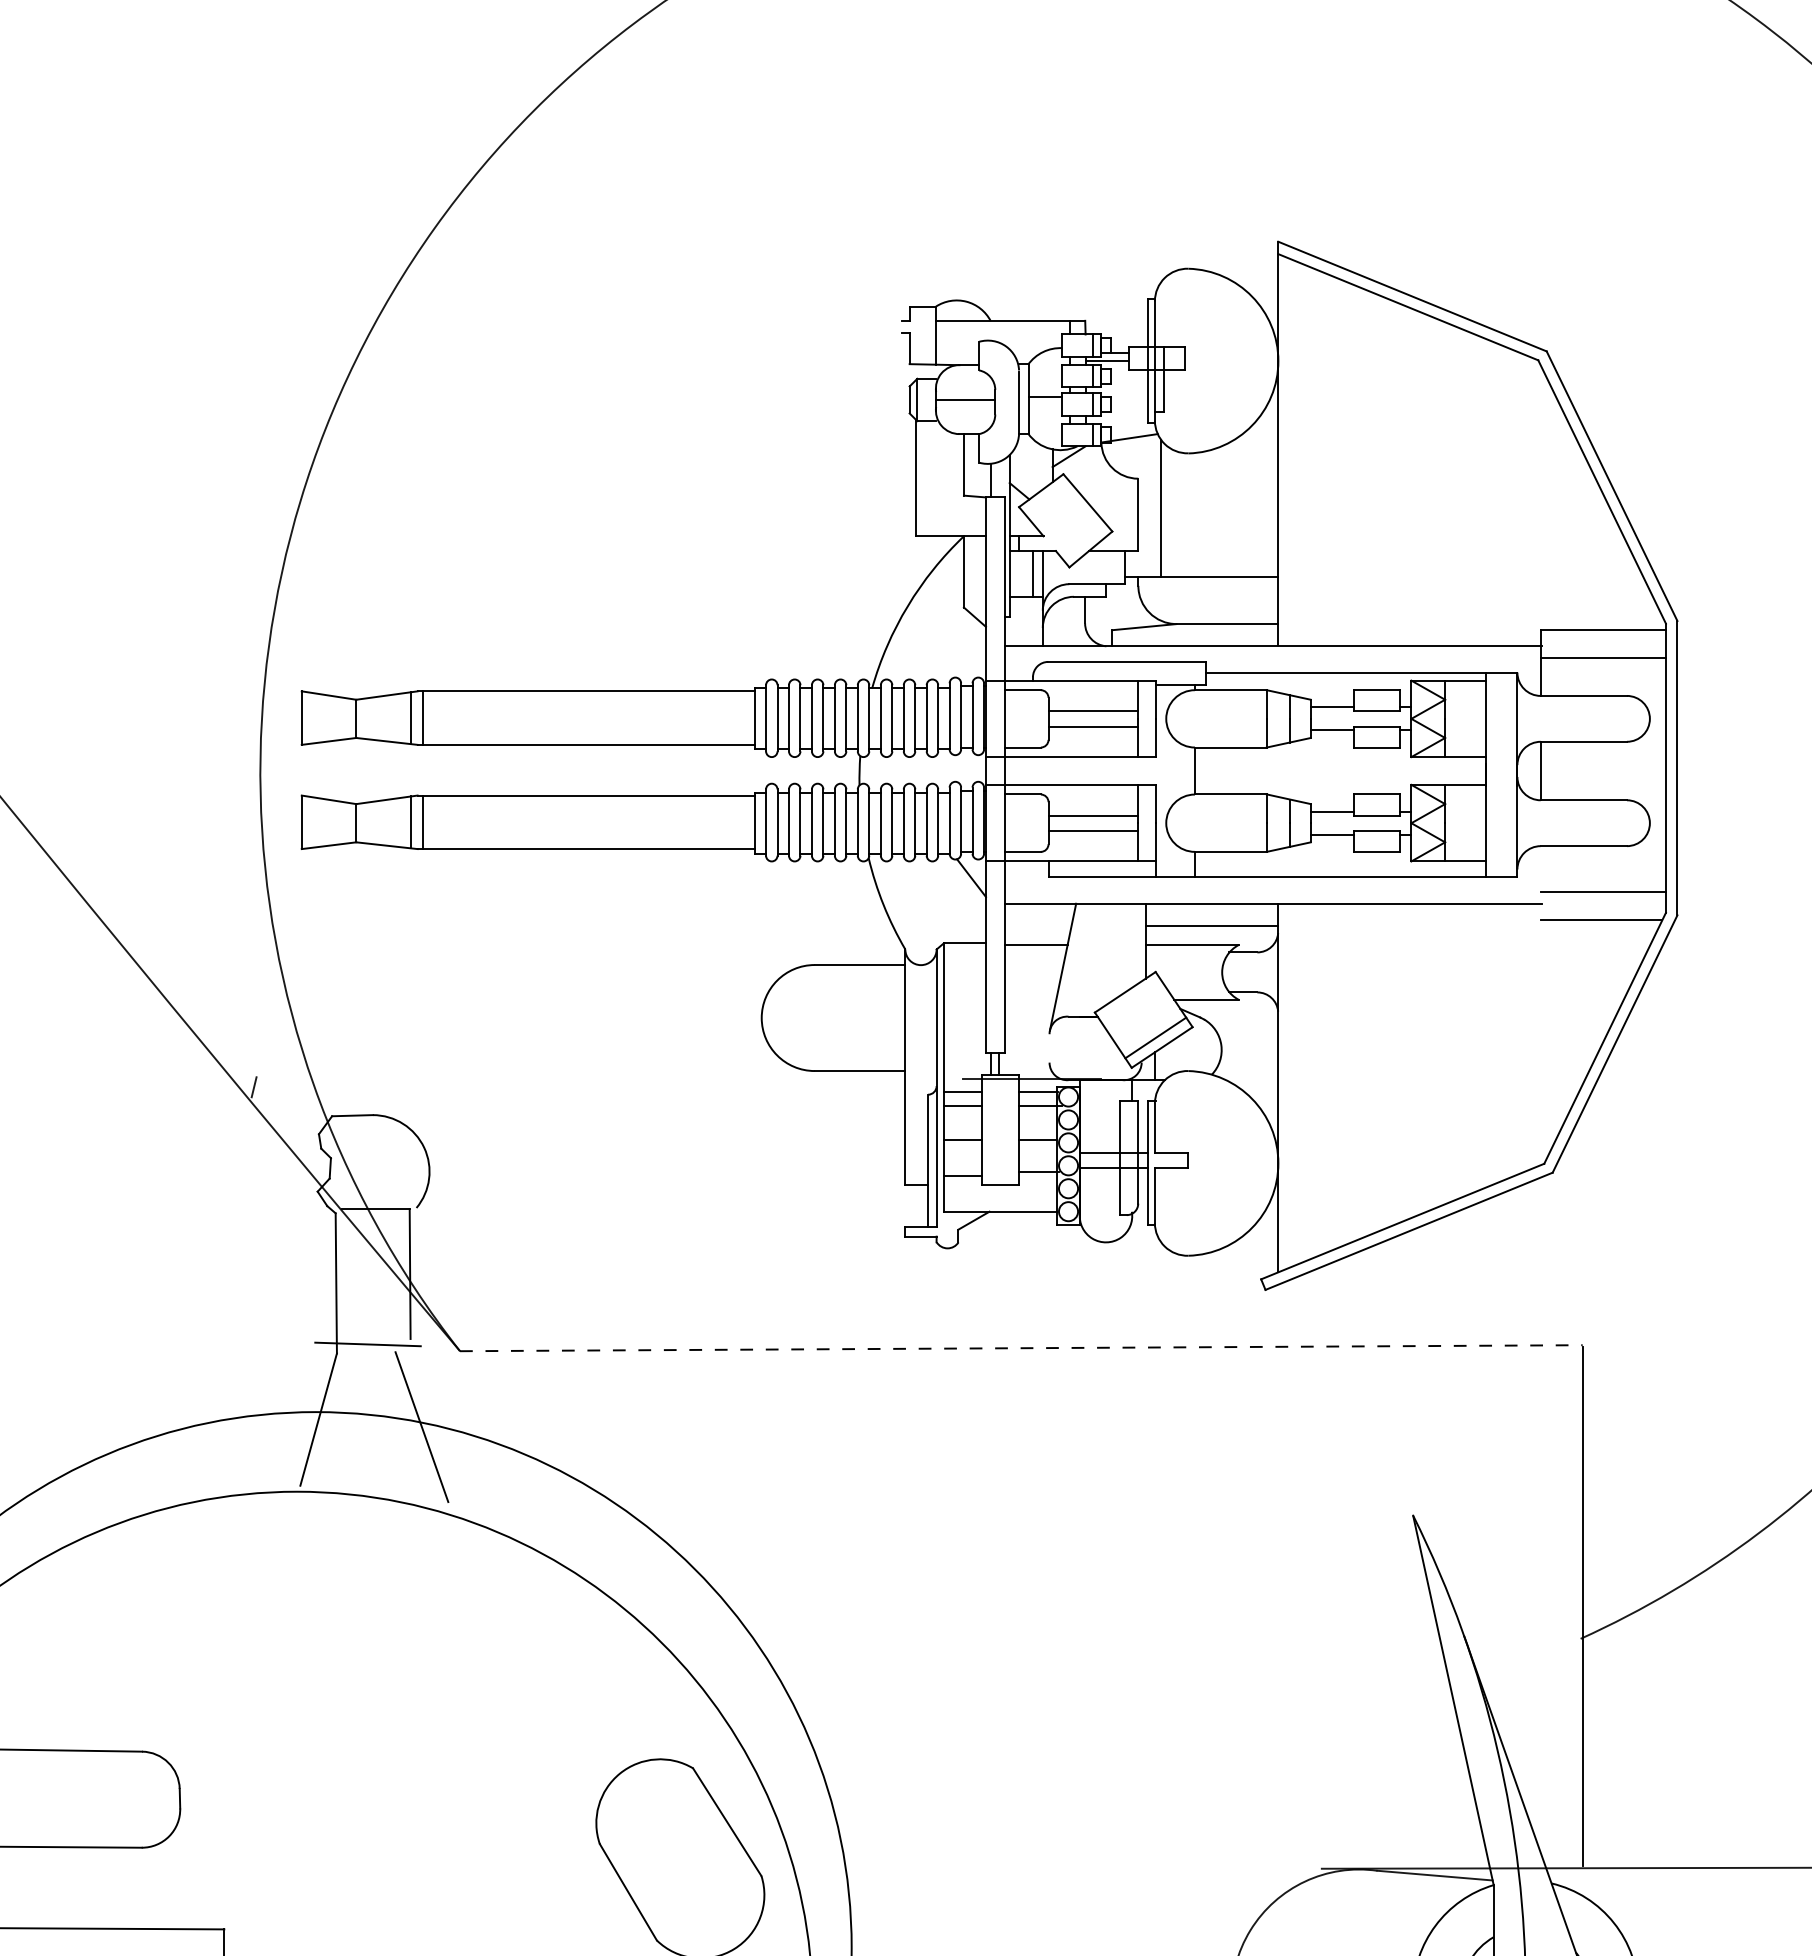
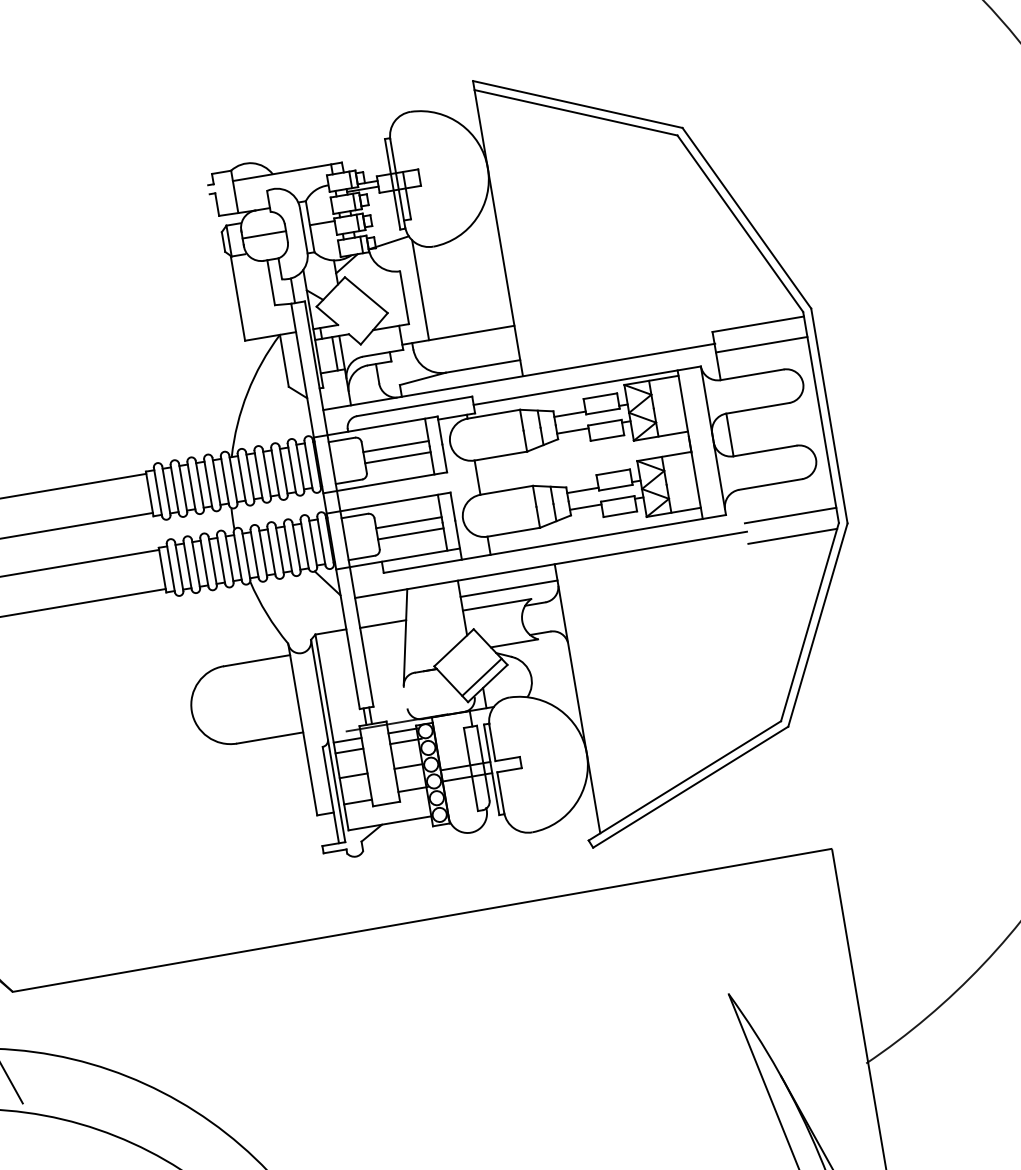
line: (1021, 1348) -> (422, 920), dashed -> solid

